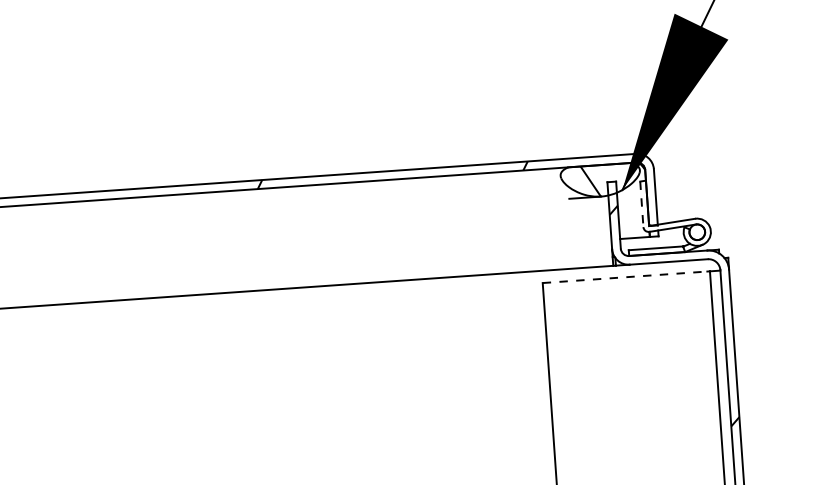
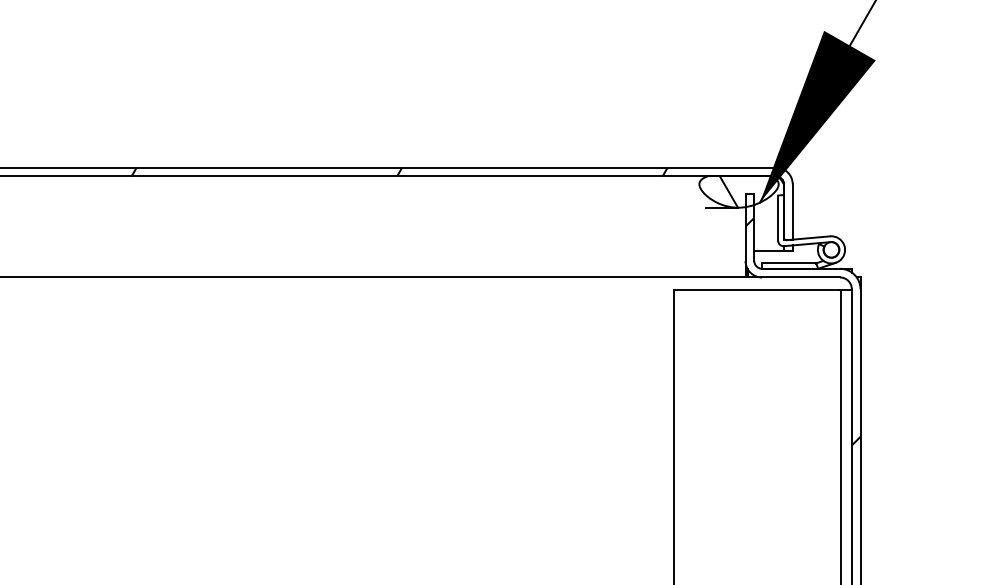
line: (642, 204) -> (778, 218), dashed -> solid
line: (625, 277) -> (756, 289), dashed -> solid

